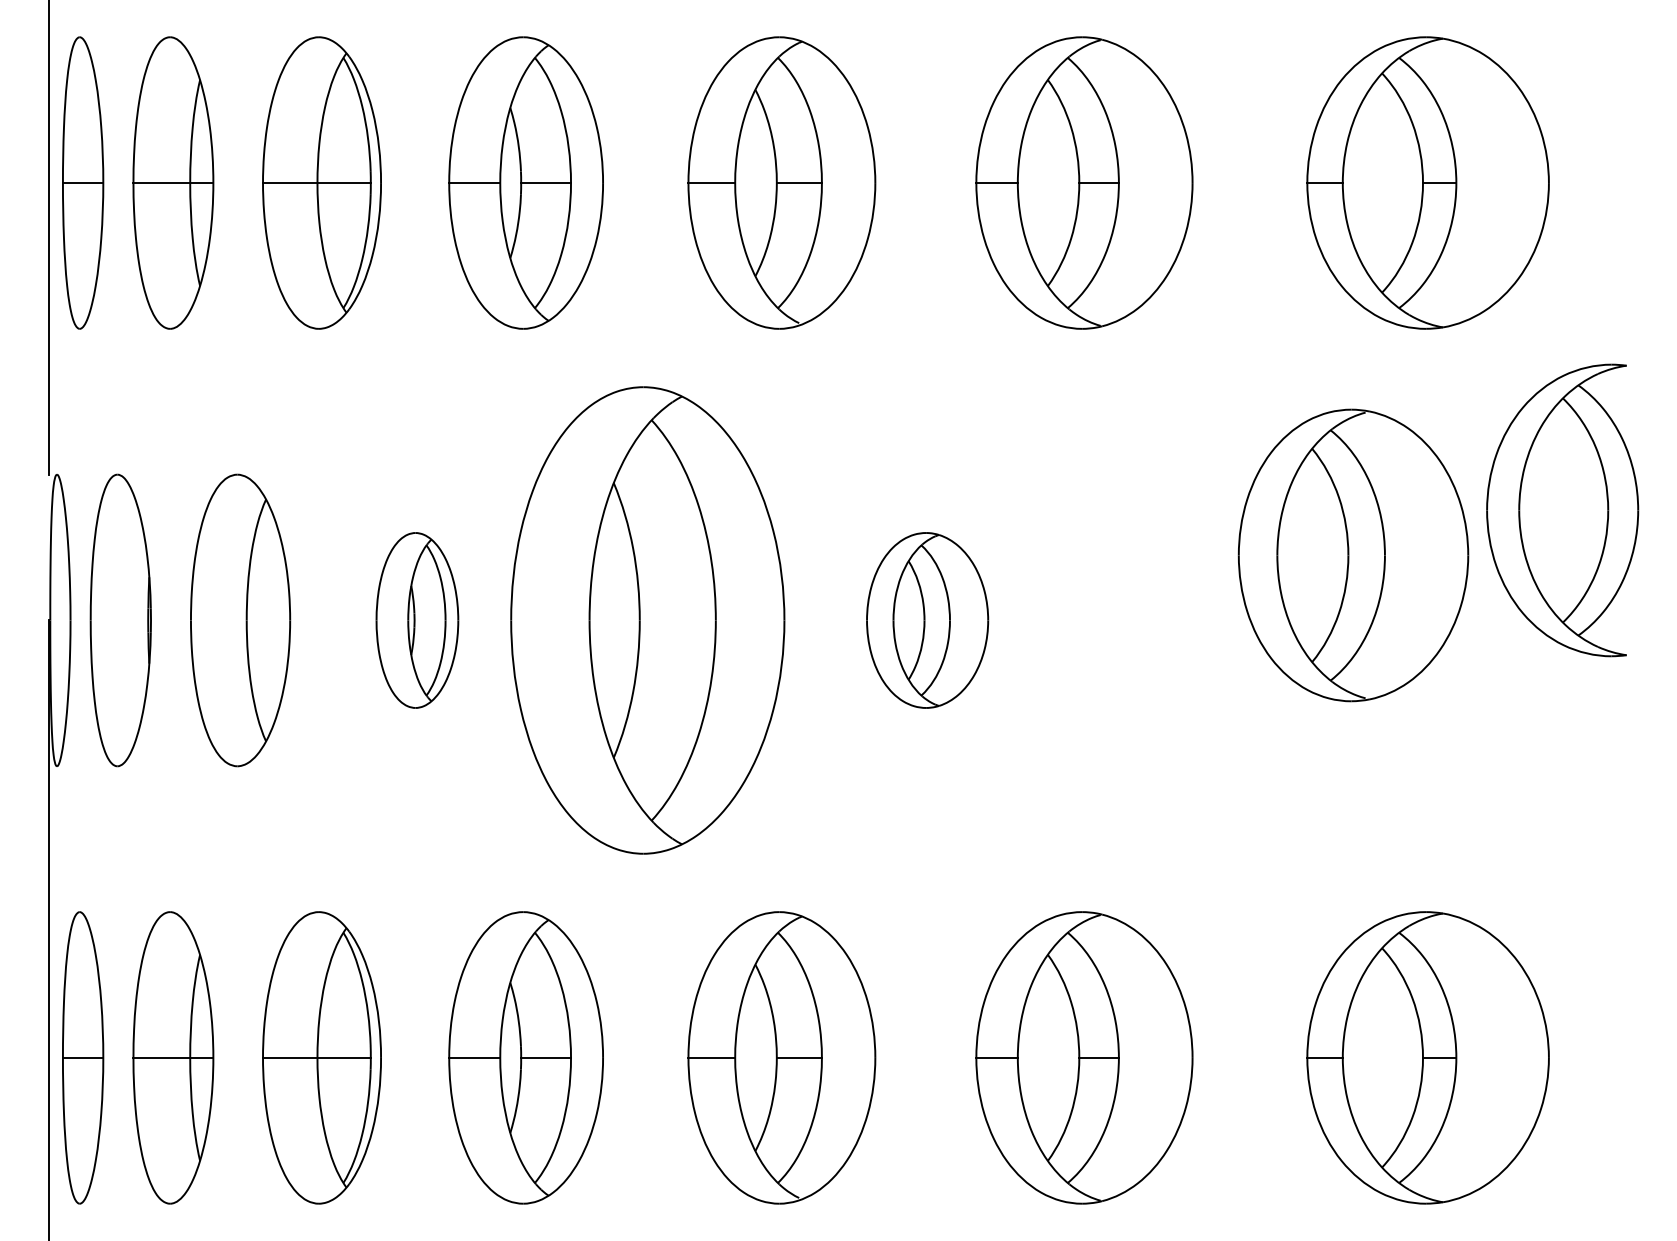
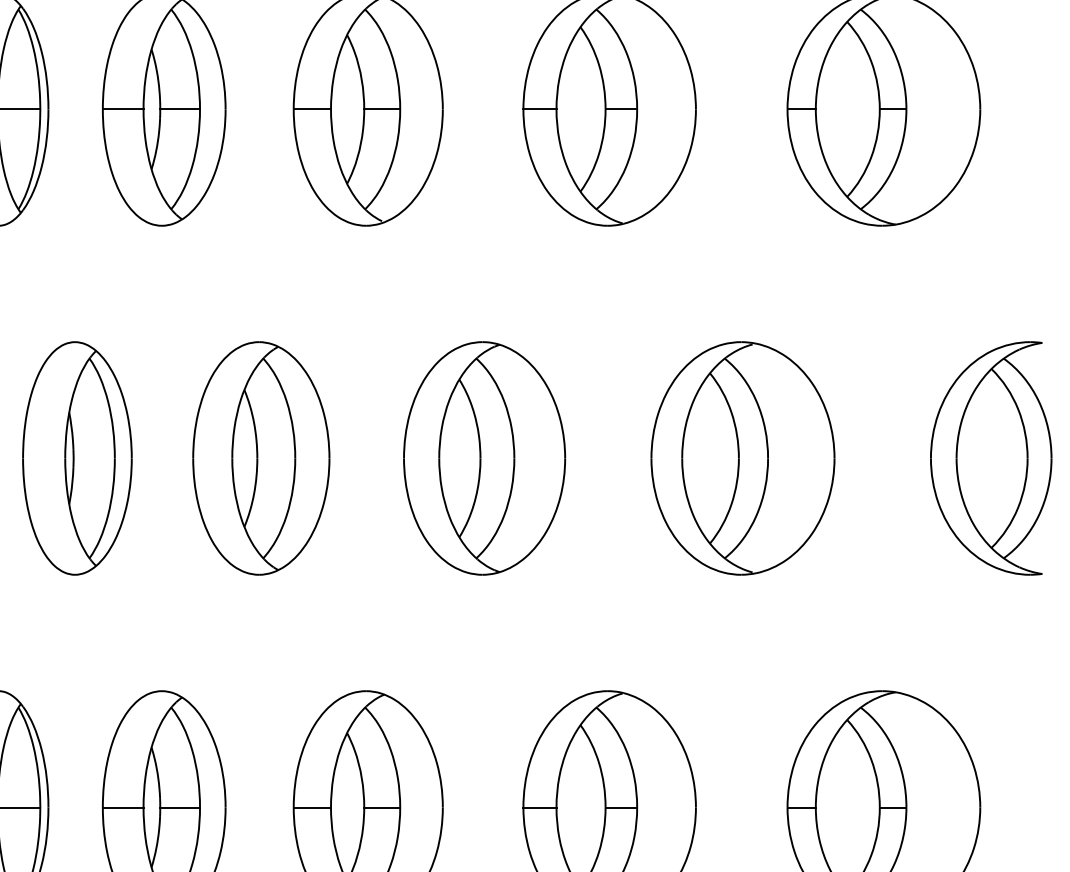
part: (1562, 510) -> (991, 458), moved
part: (1353, 555) -> (742, 458), moved
part: (417, 620) -> (77, 458), size x1.67
part: (647, 620) -> (261, 458), size x0.62
part: (927, 620) -> (484, 458), size x1.67

